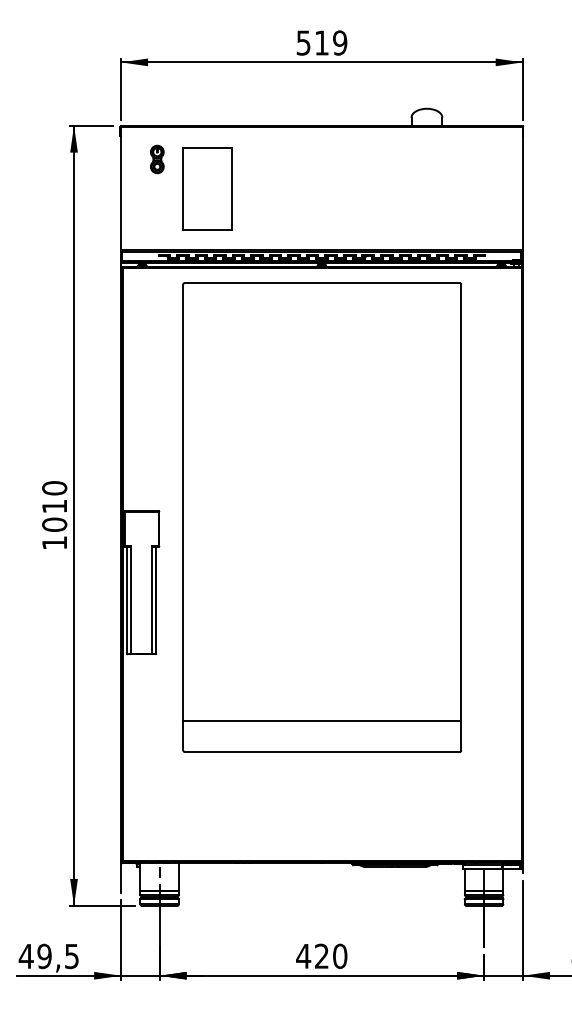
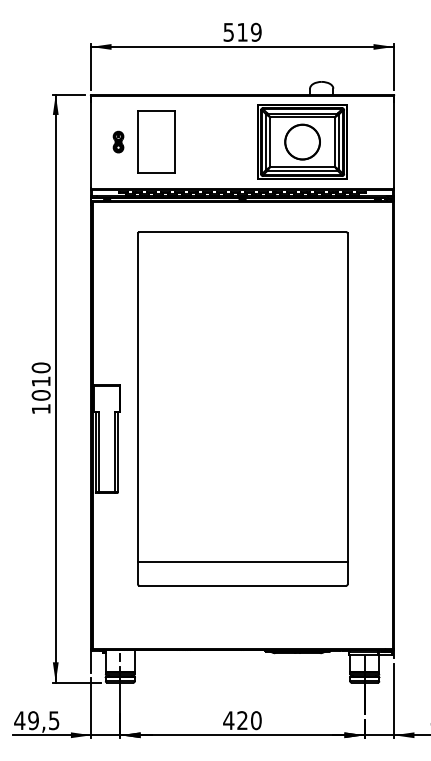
part: (157, 158) -> (118, 141), moved
part: (401, 187) -> (302, 141), added
part: (321, 516) -> (242, 408), moved

